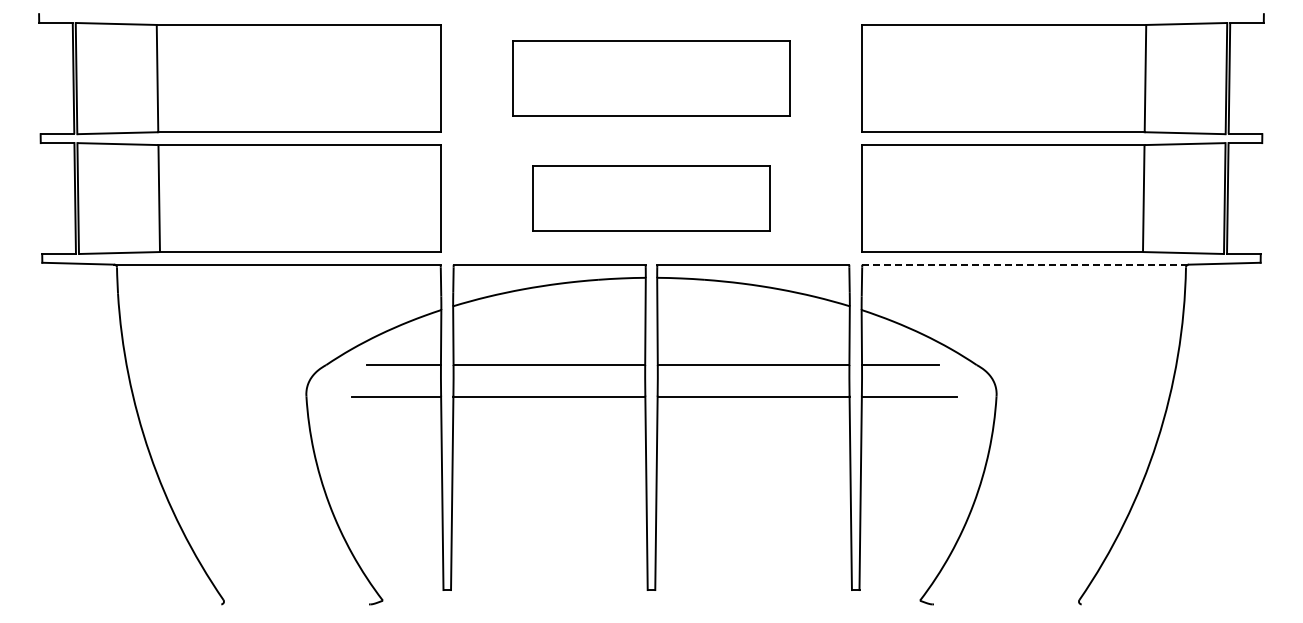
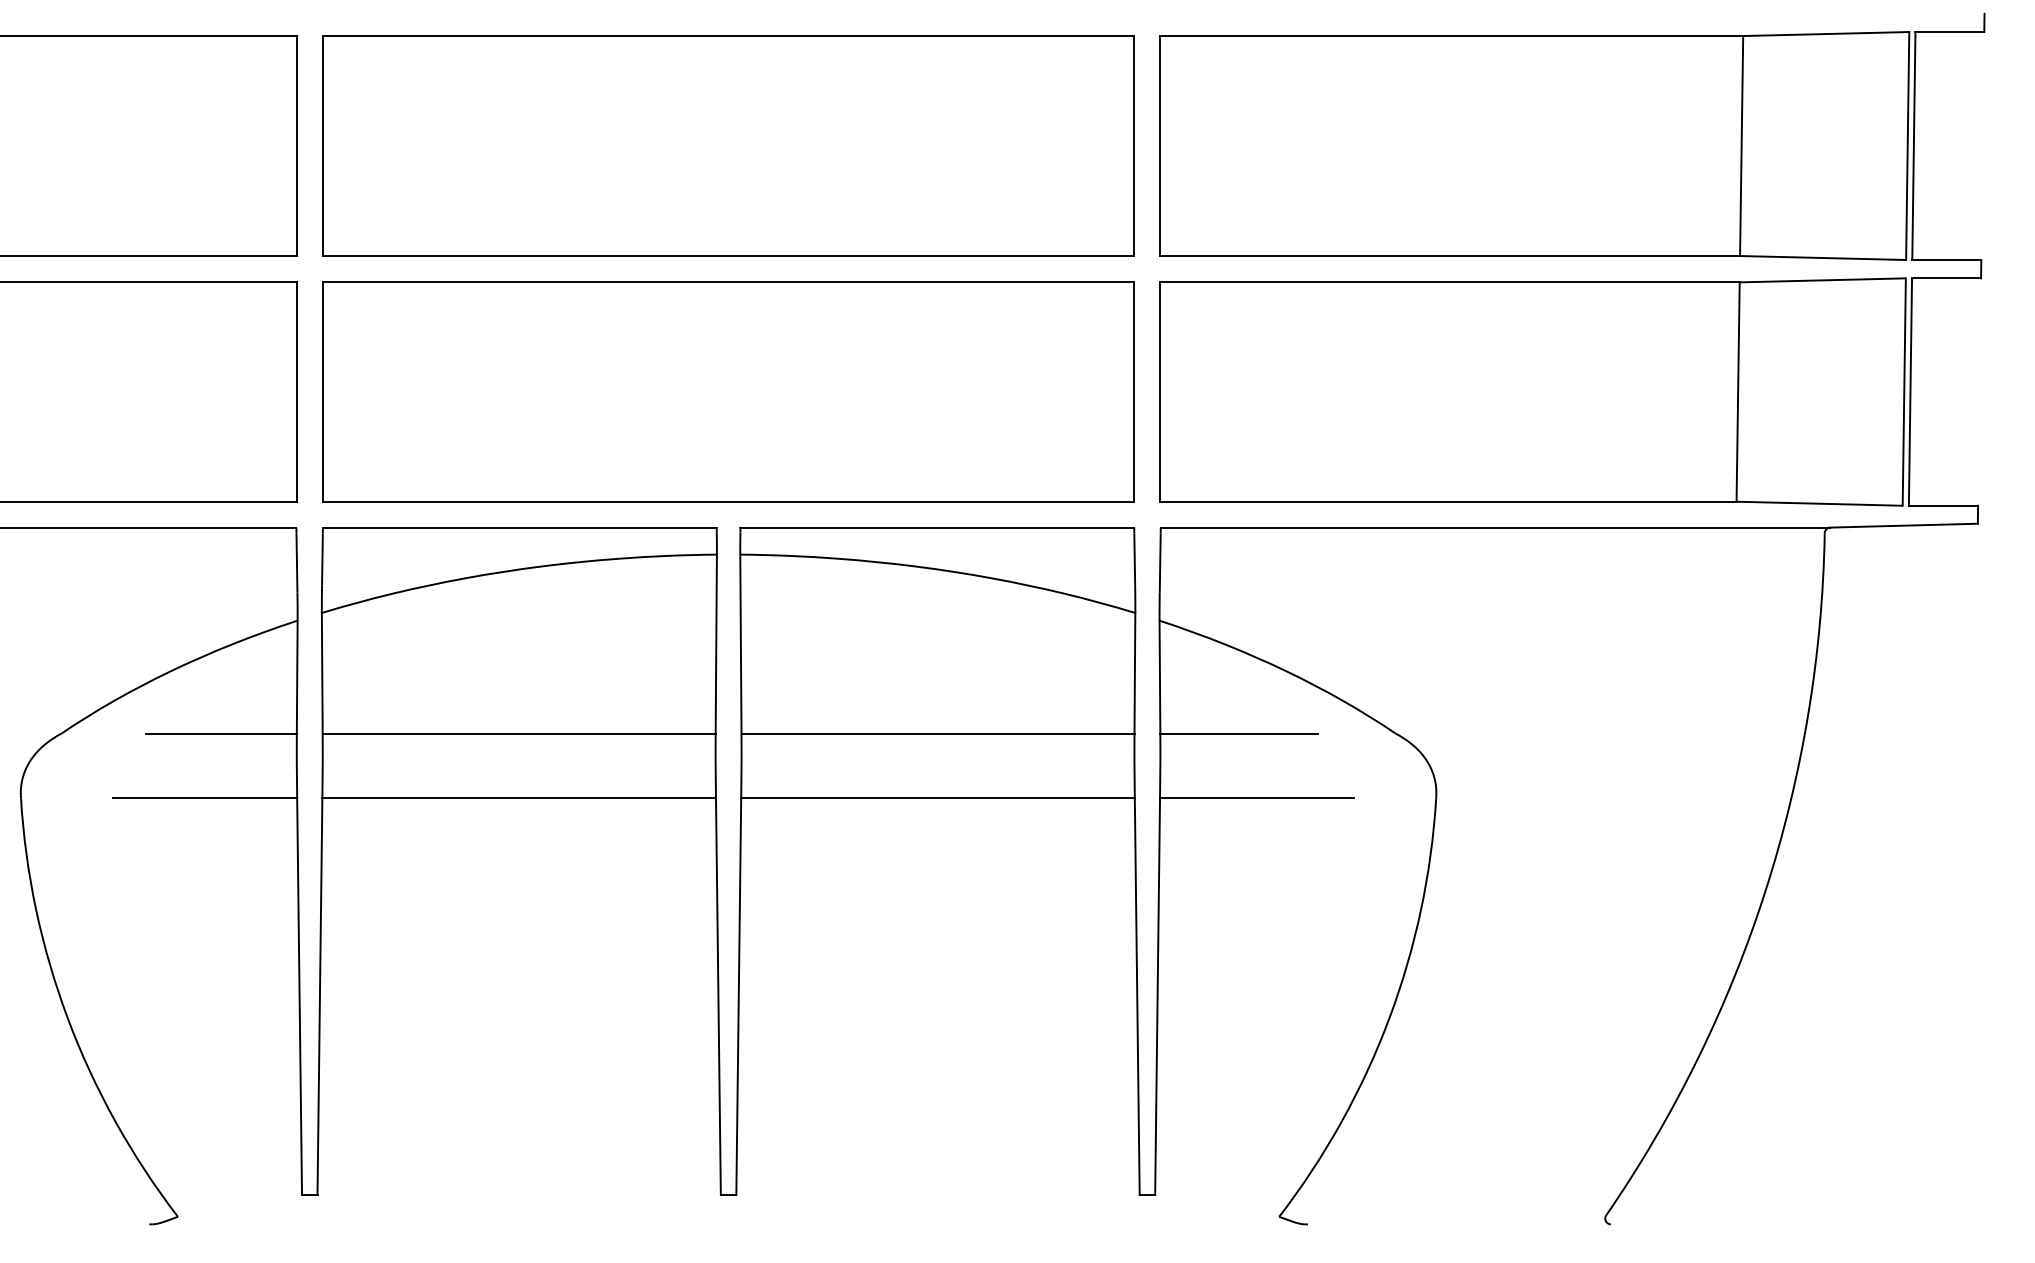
part: (651, 78) -> (728, 145), size x1.43
part: (651, 198) -> (728, 391), size x1.67
line: (1025, 264) -> (1495, 527), dashed -> solid

